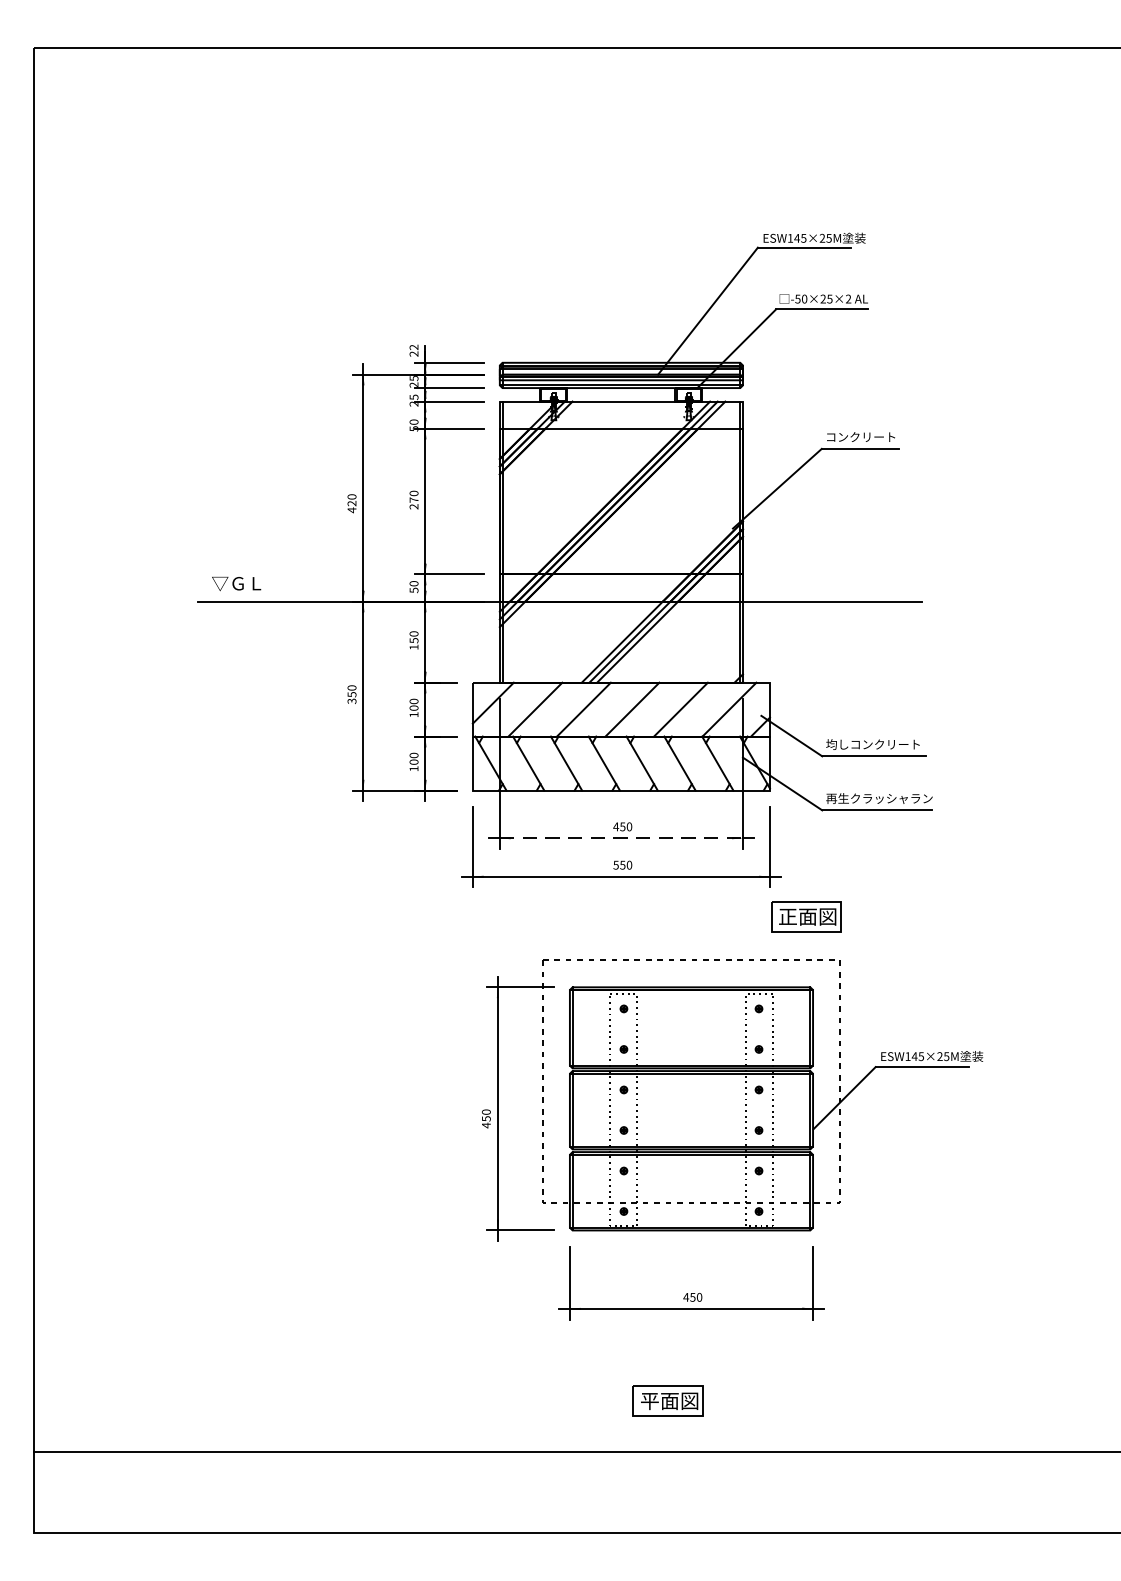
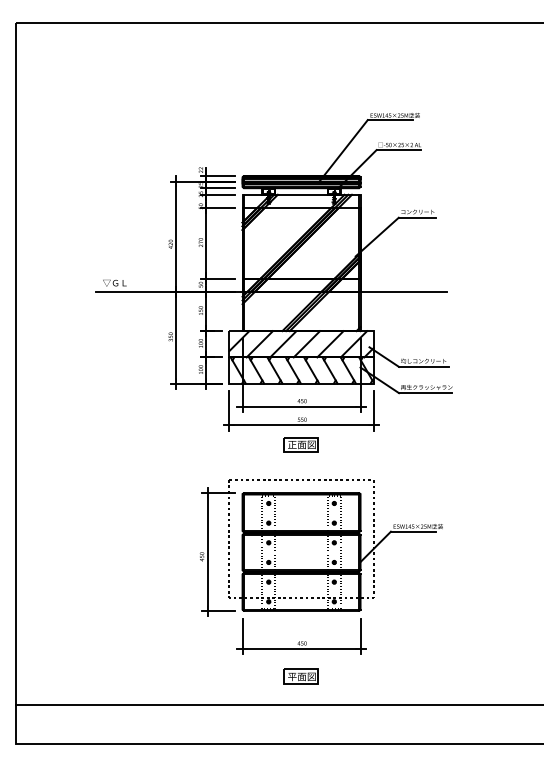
line: (621, 837) -> (301, 406), dashed -> solid
part: (804, 916) -> (300, 444), moved
part: (732, 1138) -> (321, 566), moved
part: (666, 1400) -> (300, 676), moved

